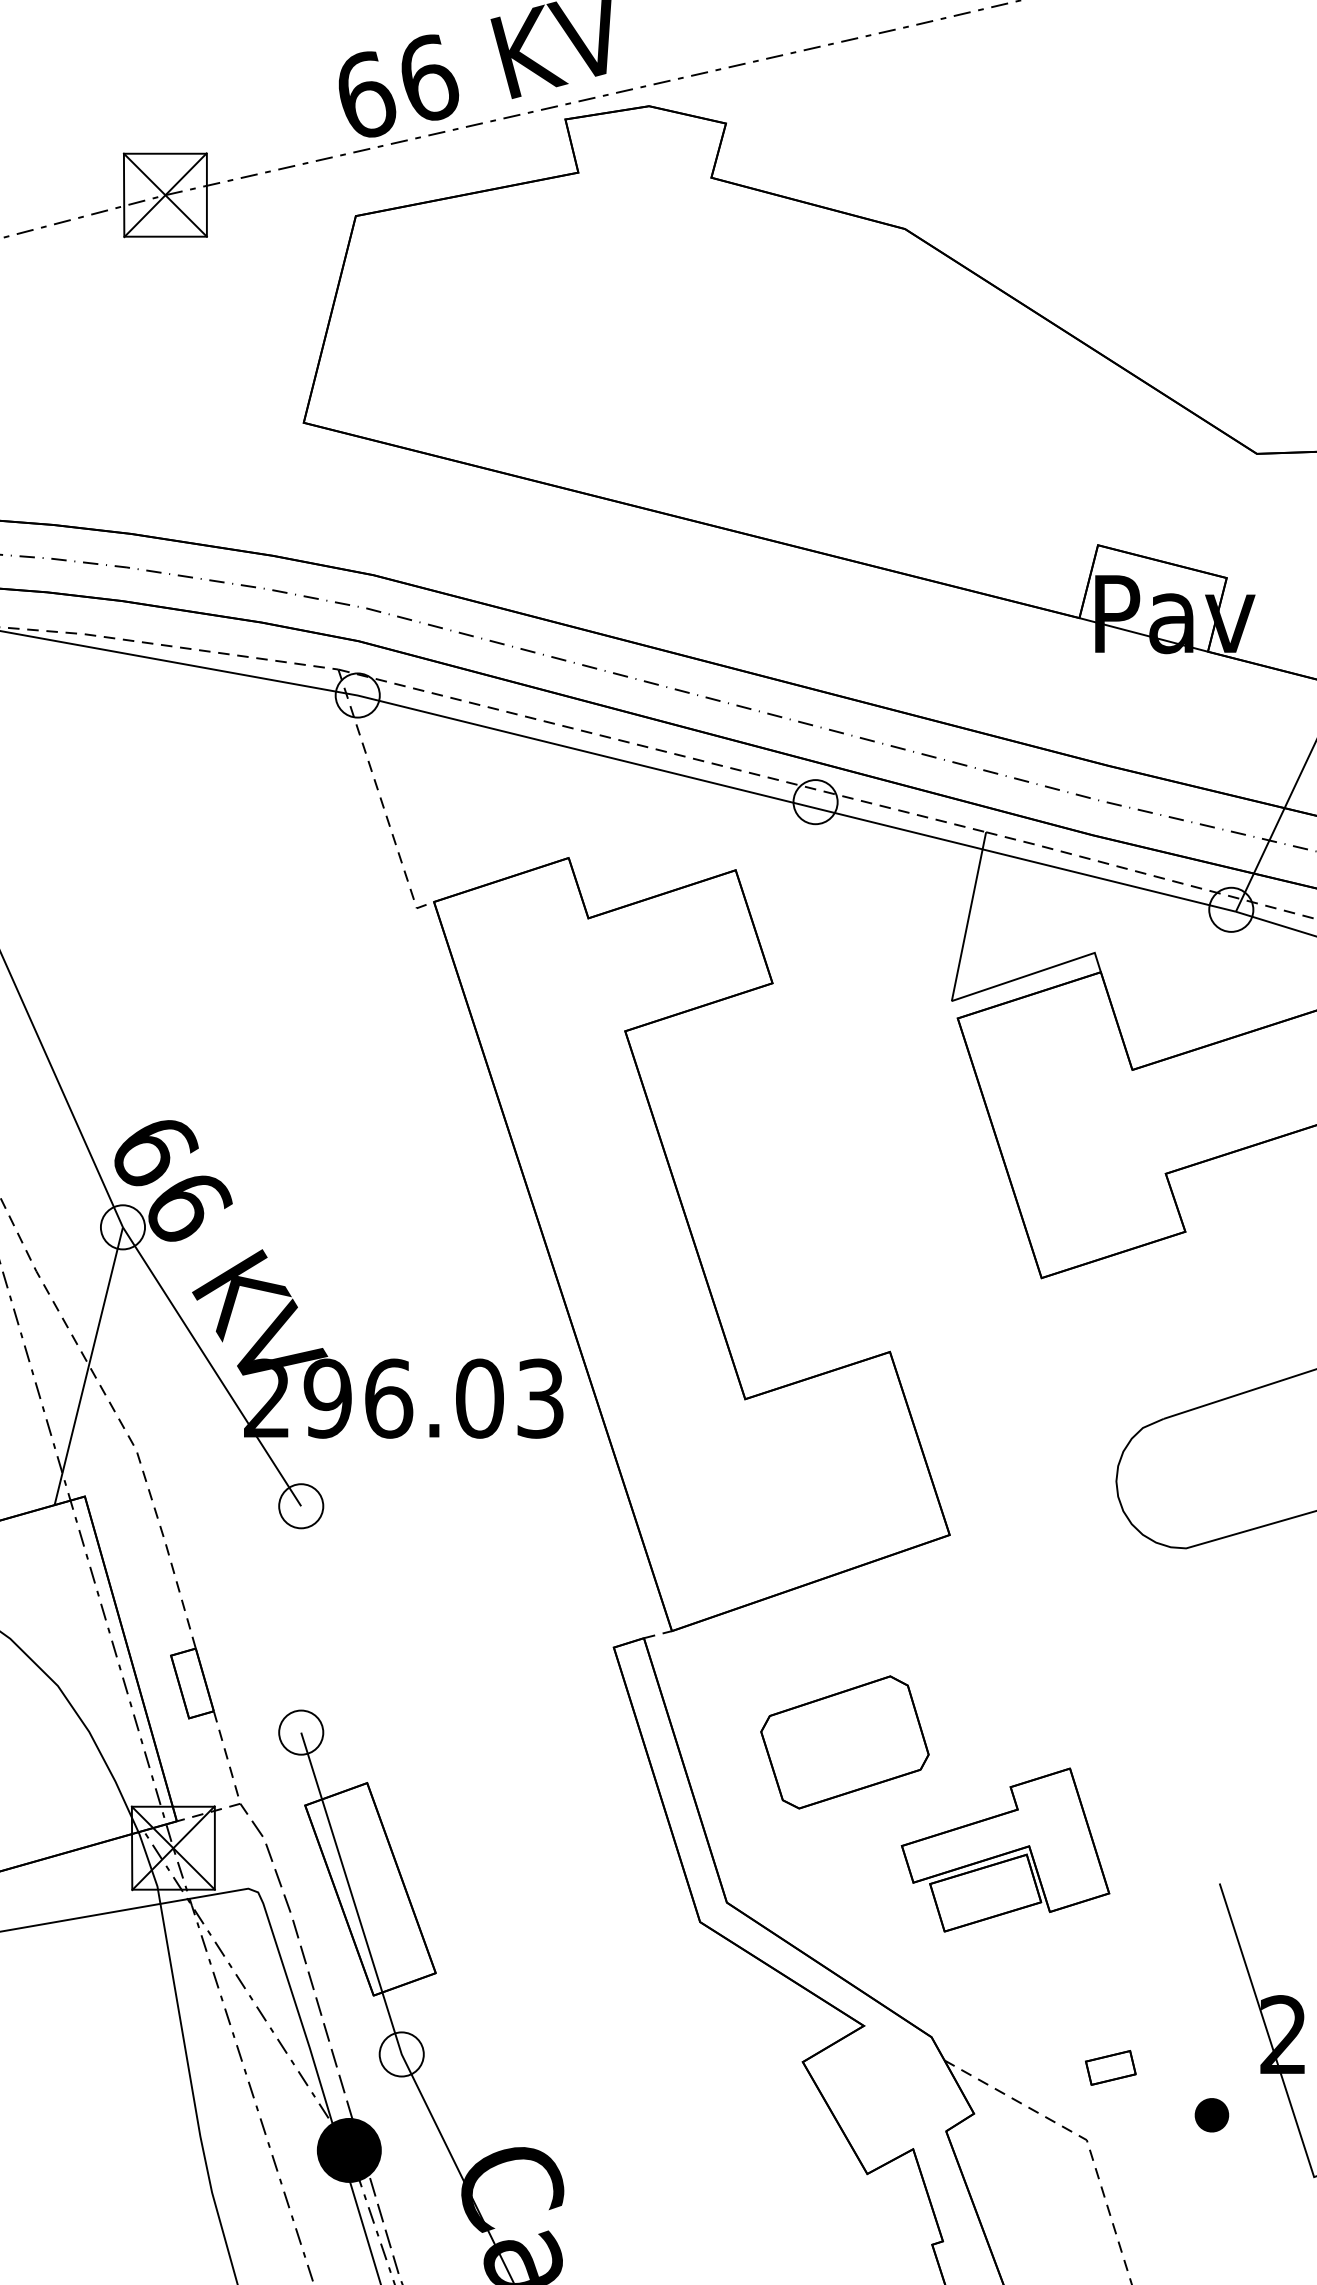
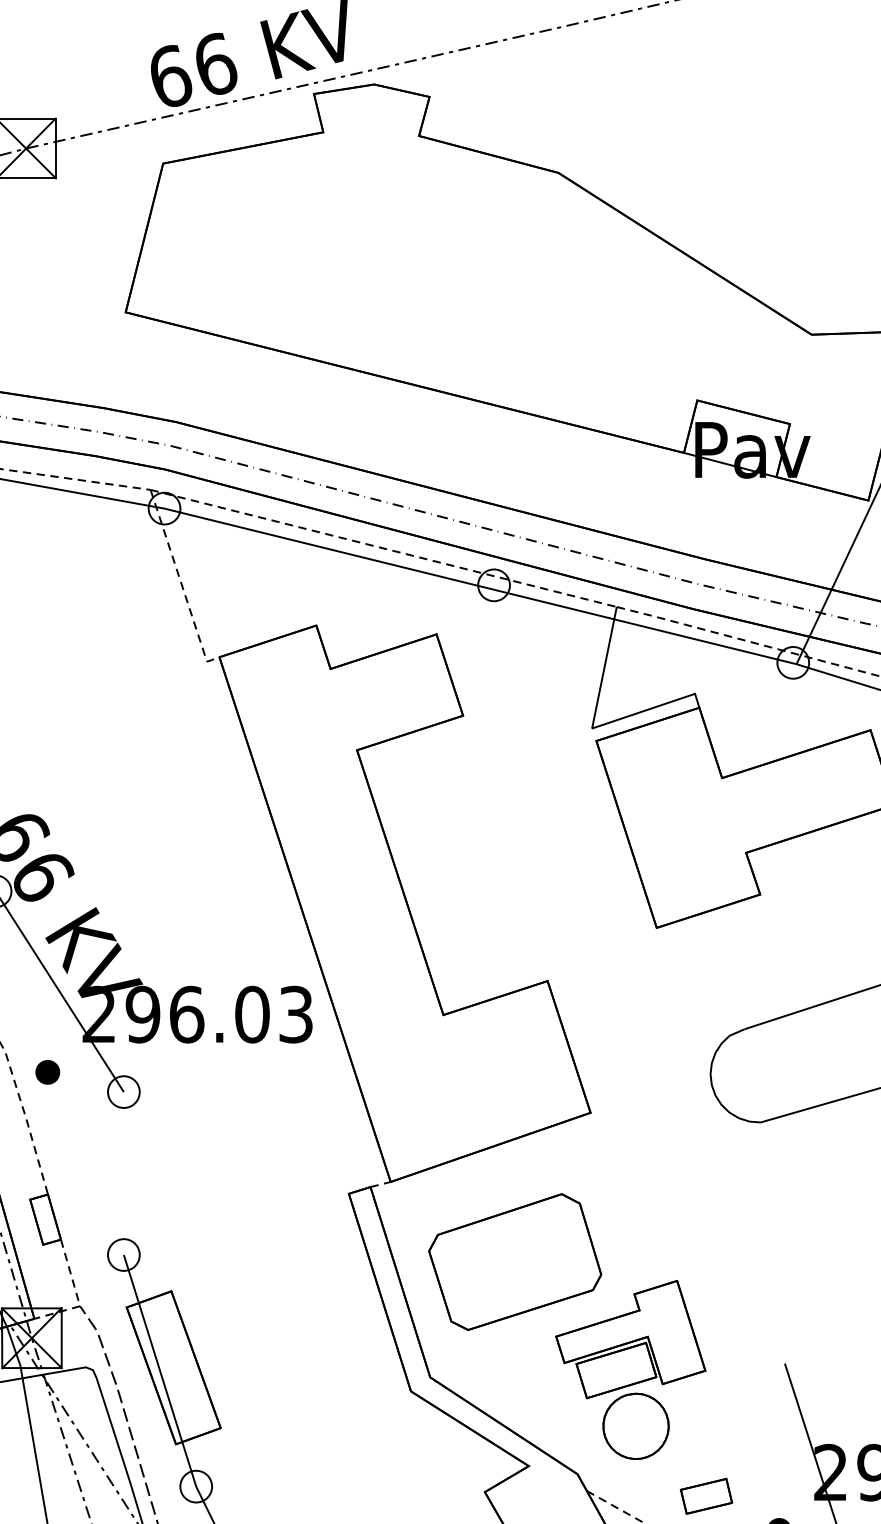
part: (195, 1478) -> (47, 1072), added
part: (844, 1742) -> (514, 1262), size x1.43
part: (1012, 1970) -> (635, 1426), added
part: (1110, 2067) -> (706, 1496), size x1.43

